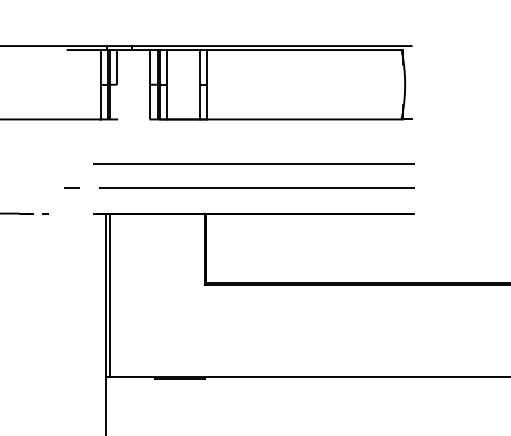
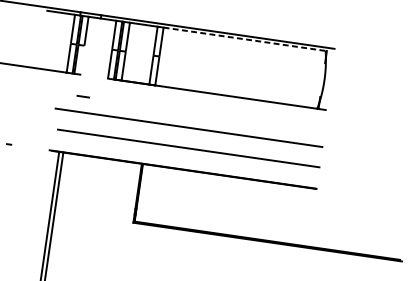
line: (304, 50) -> (244, 39), solid -> dashed
line: (71, 187) -> (82, 96), moved

